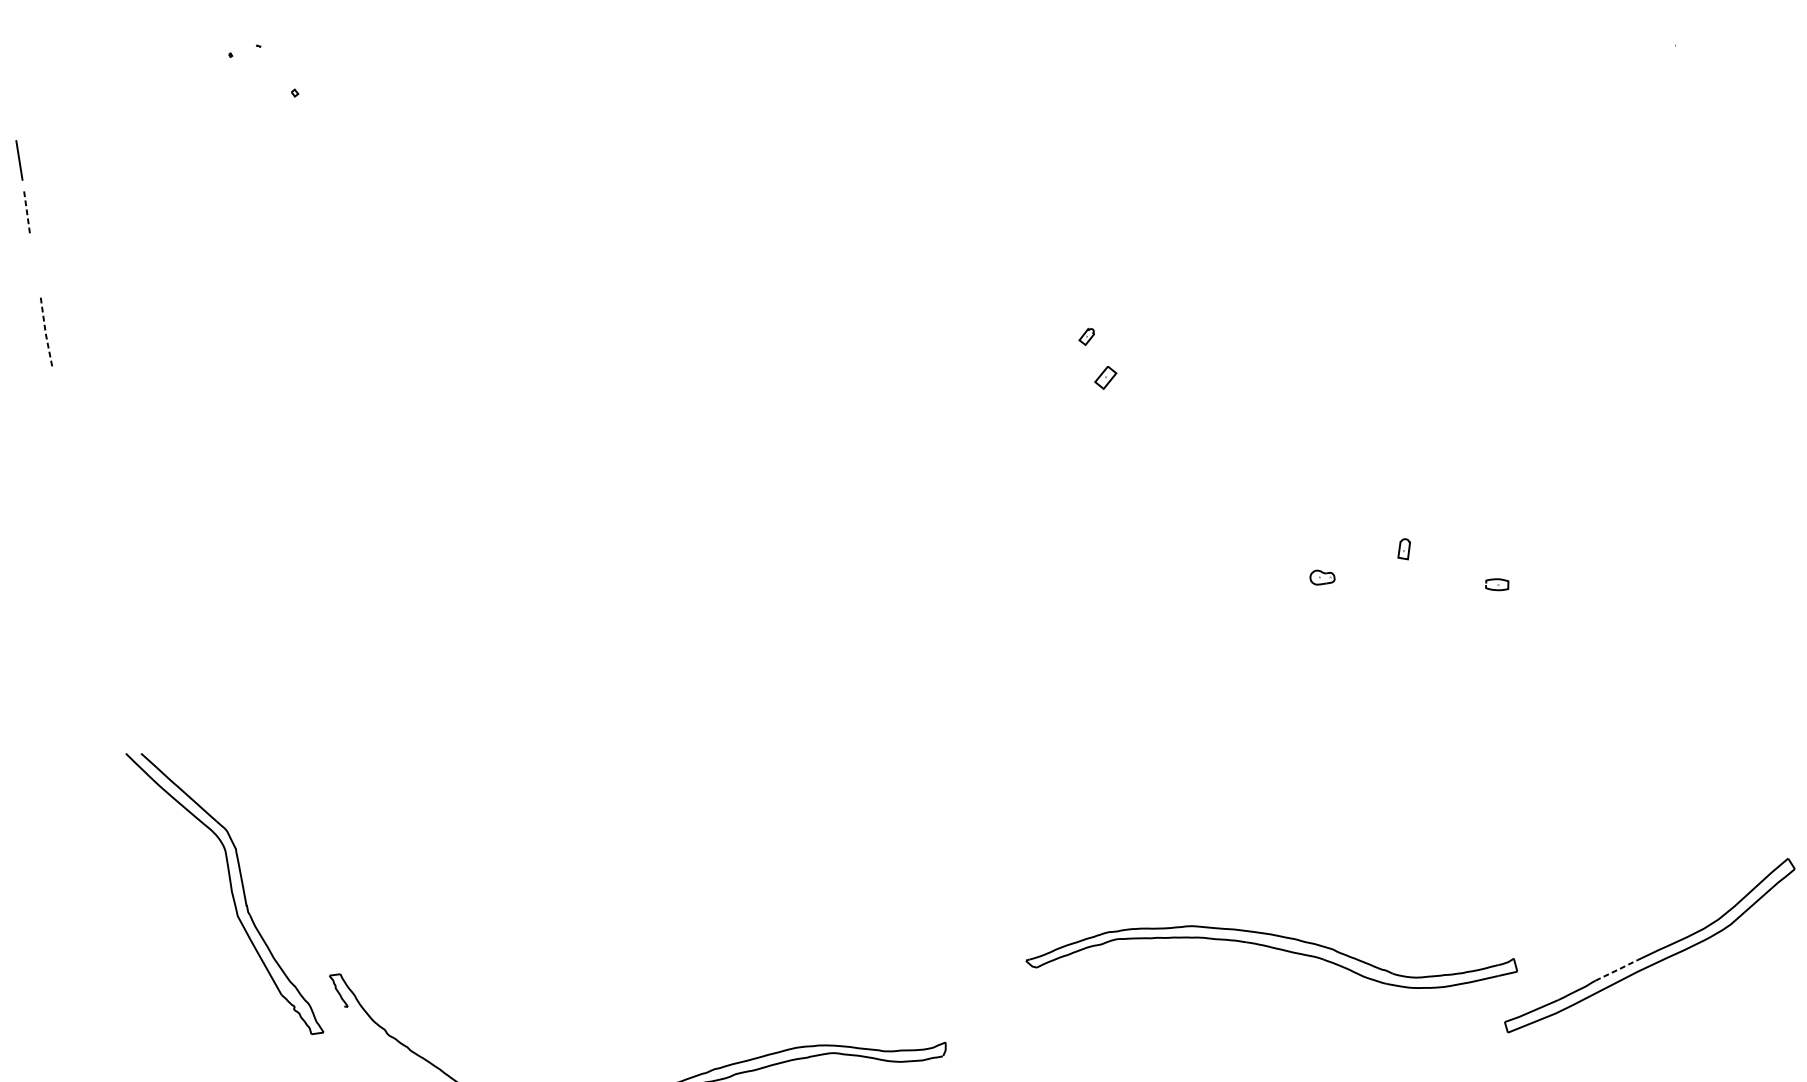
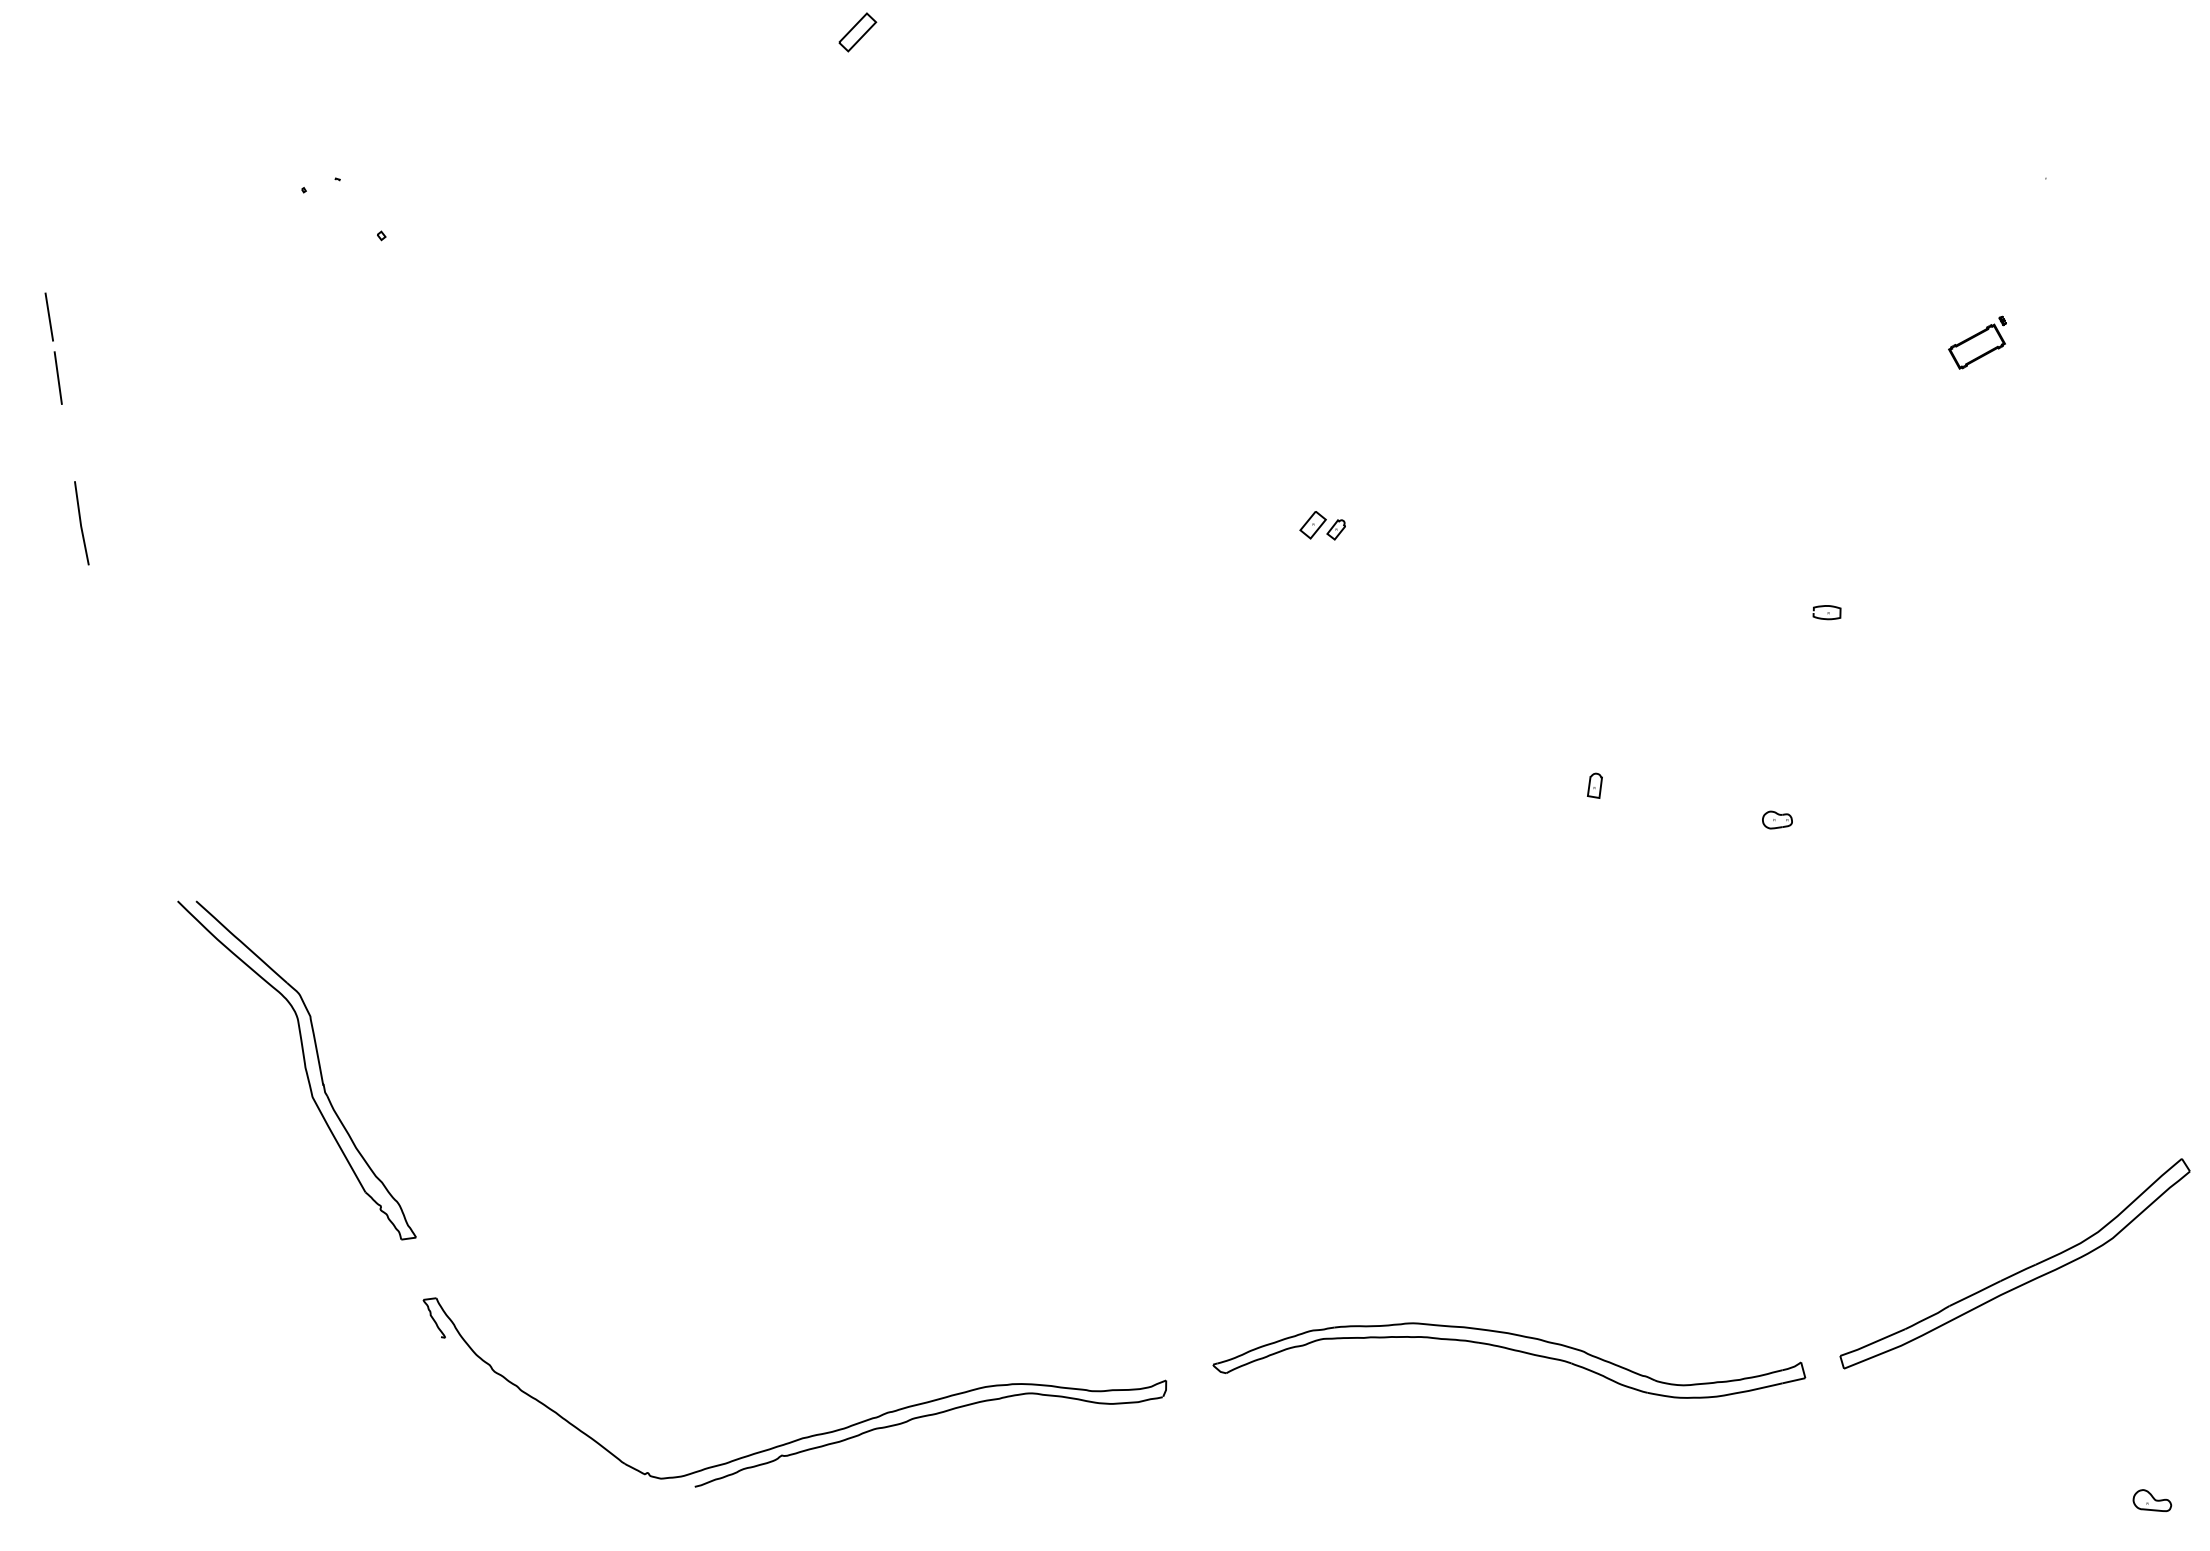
part: (1618, 181) -> (1977, 342), added
line: (27, 210) -> (58, 377), dashed -> solid
line: (45, 331) -> (80, 523), dashed -> solid
part: (1105, 378) -> (1312, 525), moved
part: (1403, 548) -> (1594, 785), moved
part: (1322, 577) -> (1777, 819), moved
part: (1496, 584) -> (1826, 612), moved
part: (231, 892) -> (304, 1068), moved
part: (1272, 948) -> (1510, 1350), moved
line: (1617, 970) -> (1976, 1293), dashed -> solid

